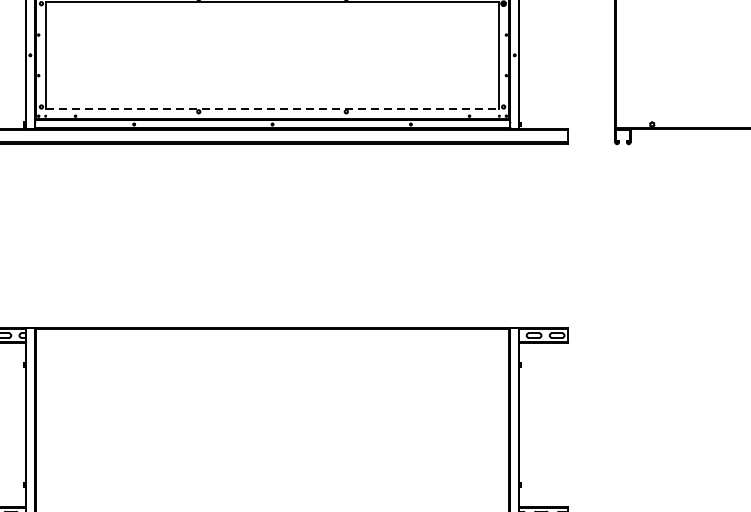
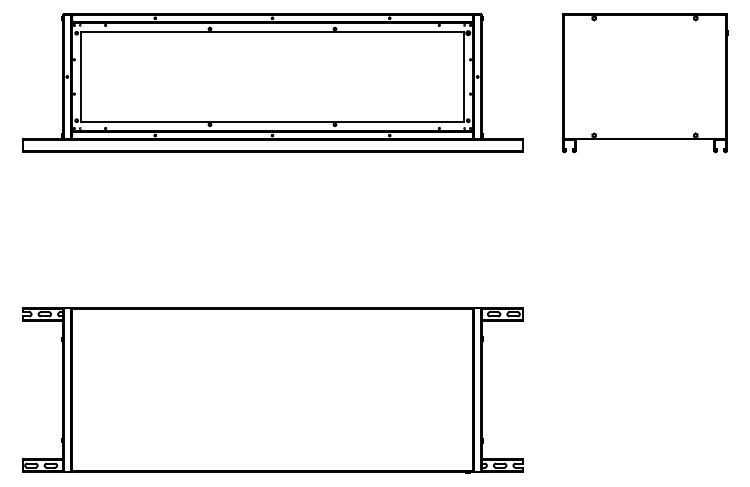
line: (272, 109) -> (272, 122), dashed -> solid

